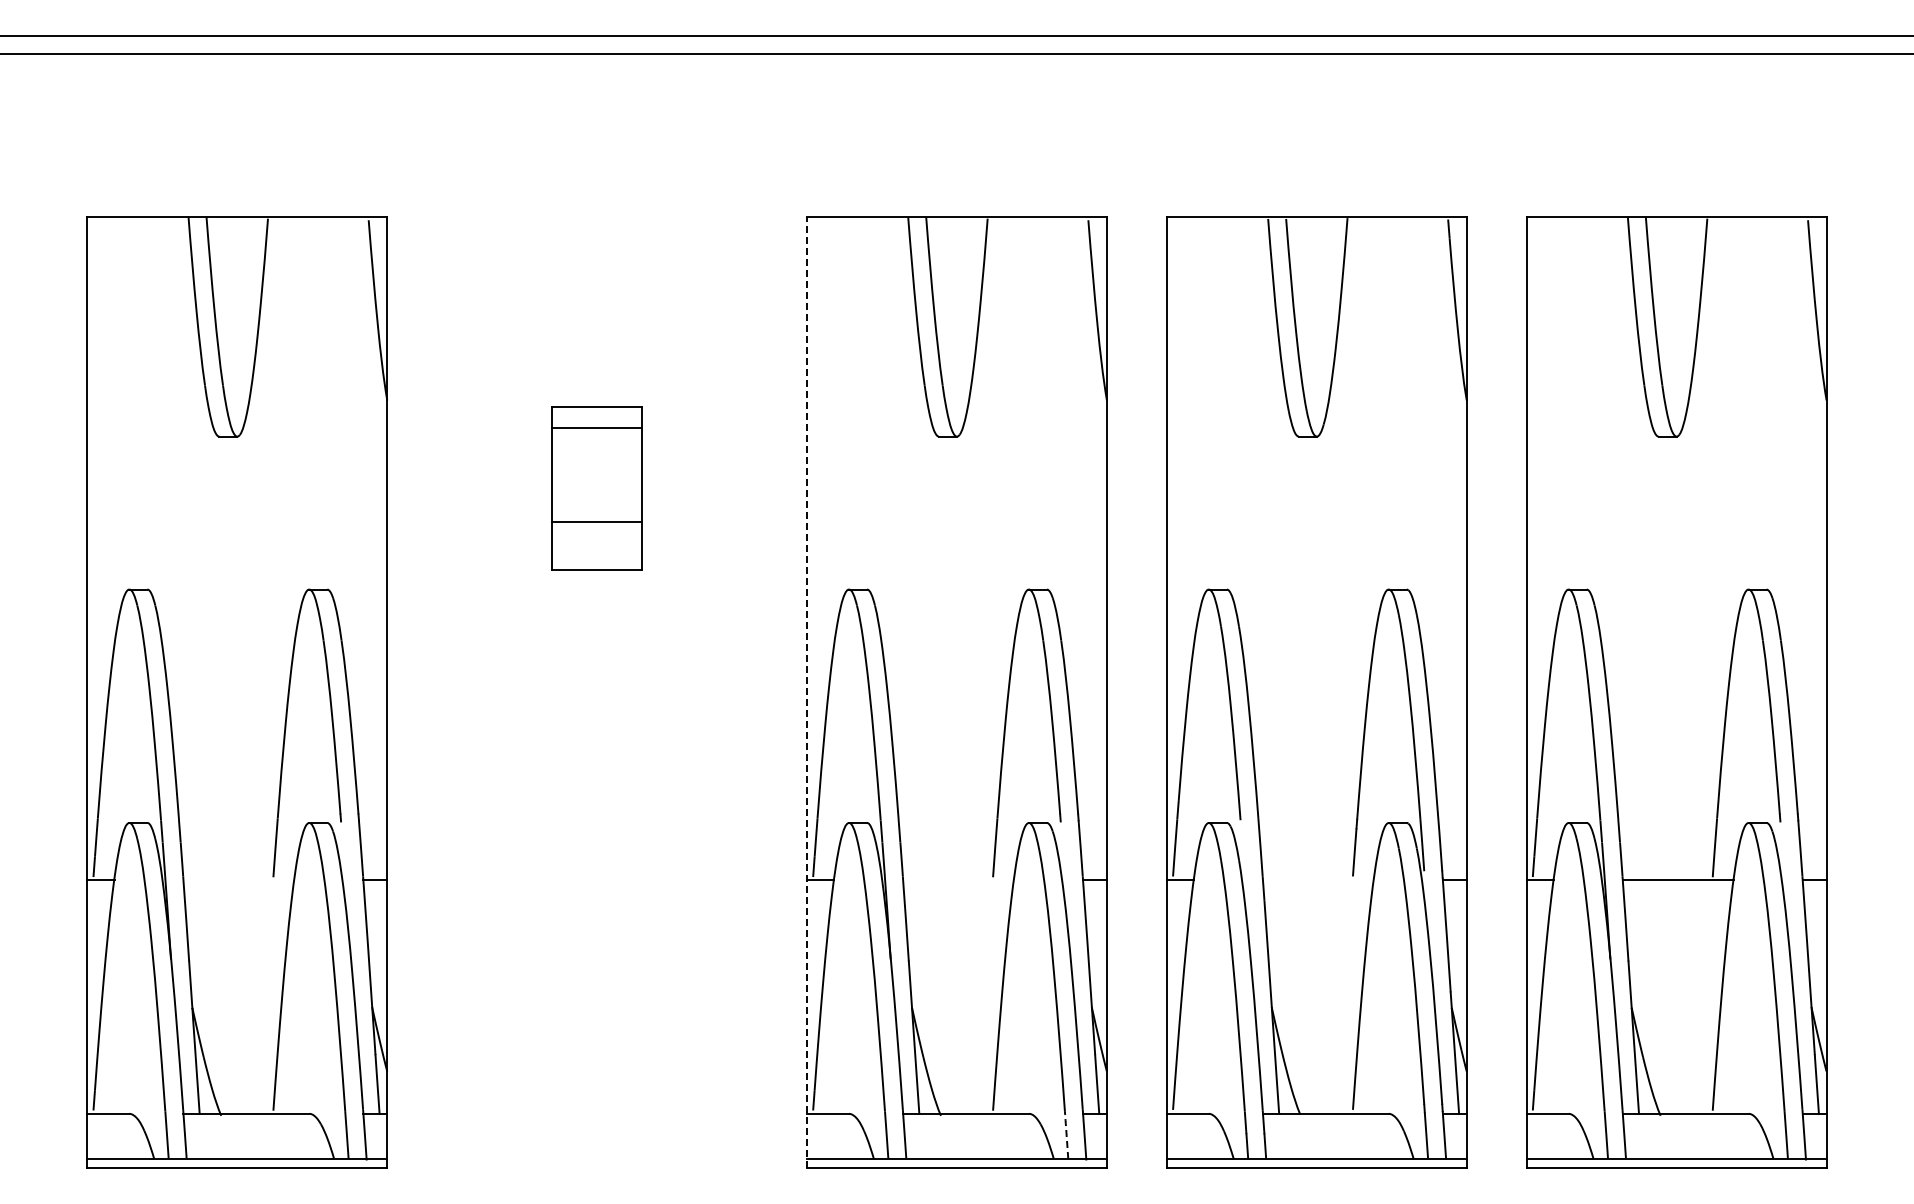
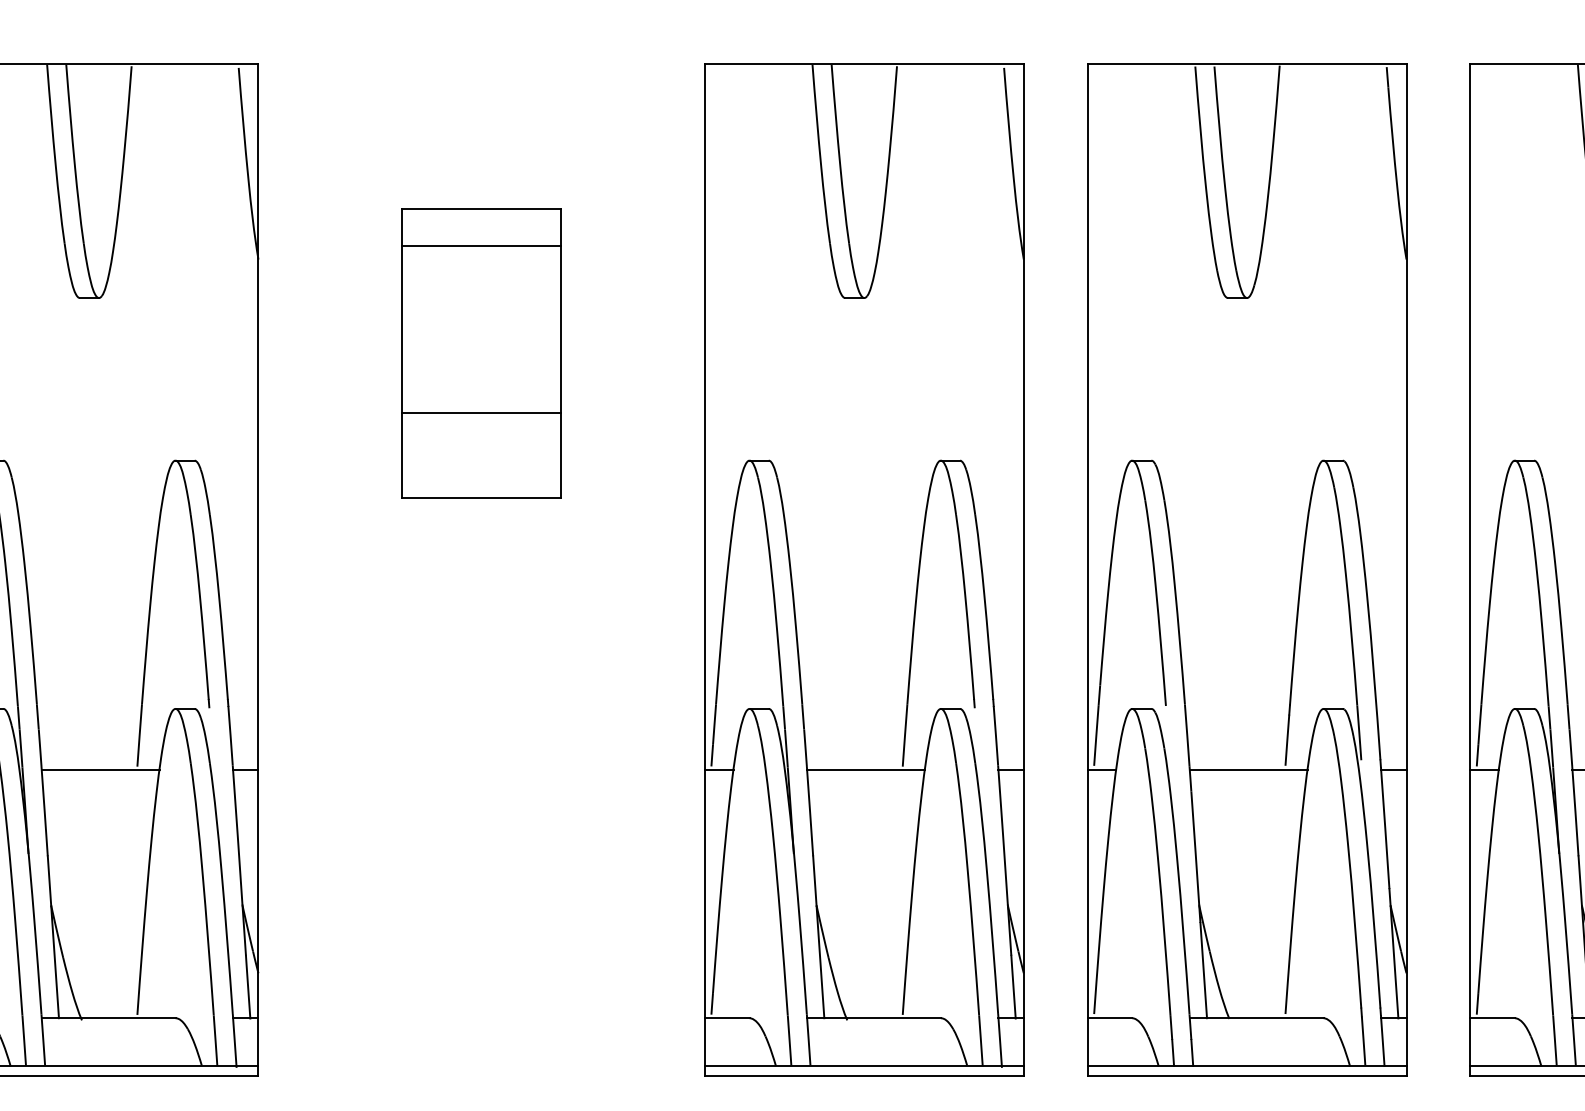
part: (596, 488) -> (481, 353), size x1.67
line: (807, 692) -> (705, 570), dashed -> solid
line: (238, 880) -> (100, 770), added
line: (958, 880) -> (865, 770), added
line: (1317, 880) -> (1247, 770), added
arc: (1066, 1135) -> (980, 1041), dashed -> solid

